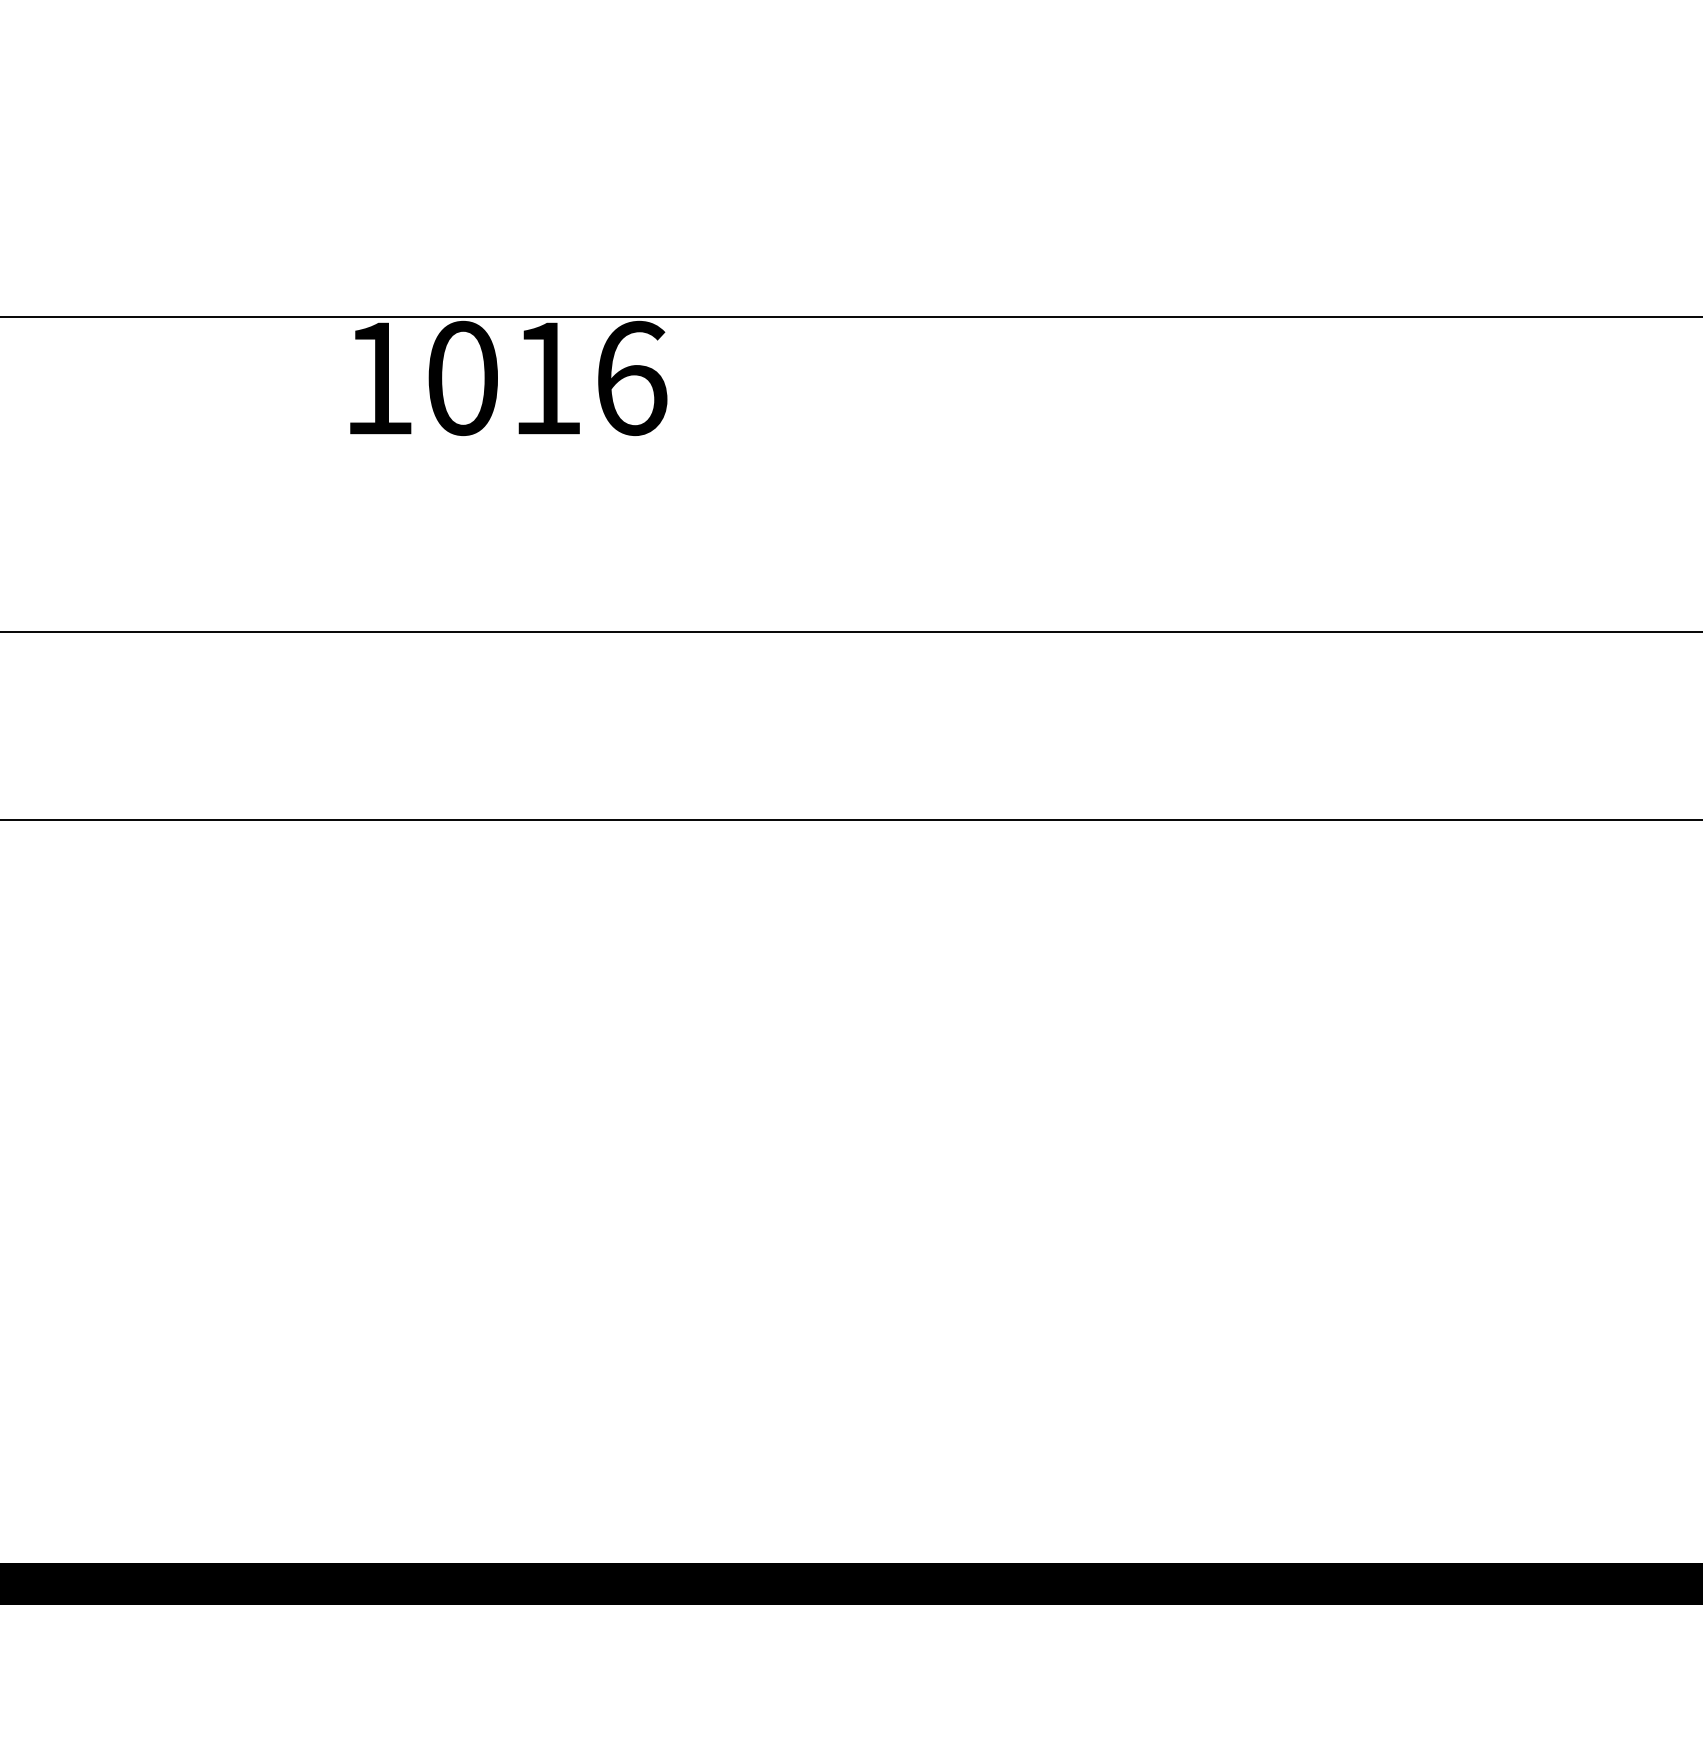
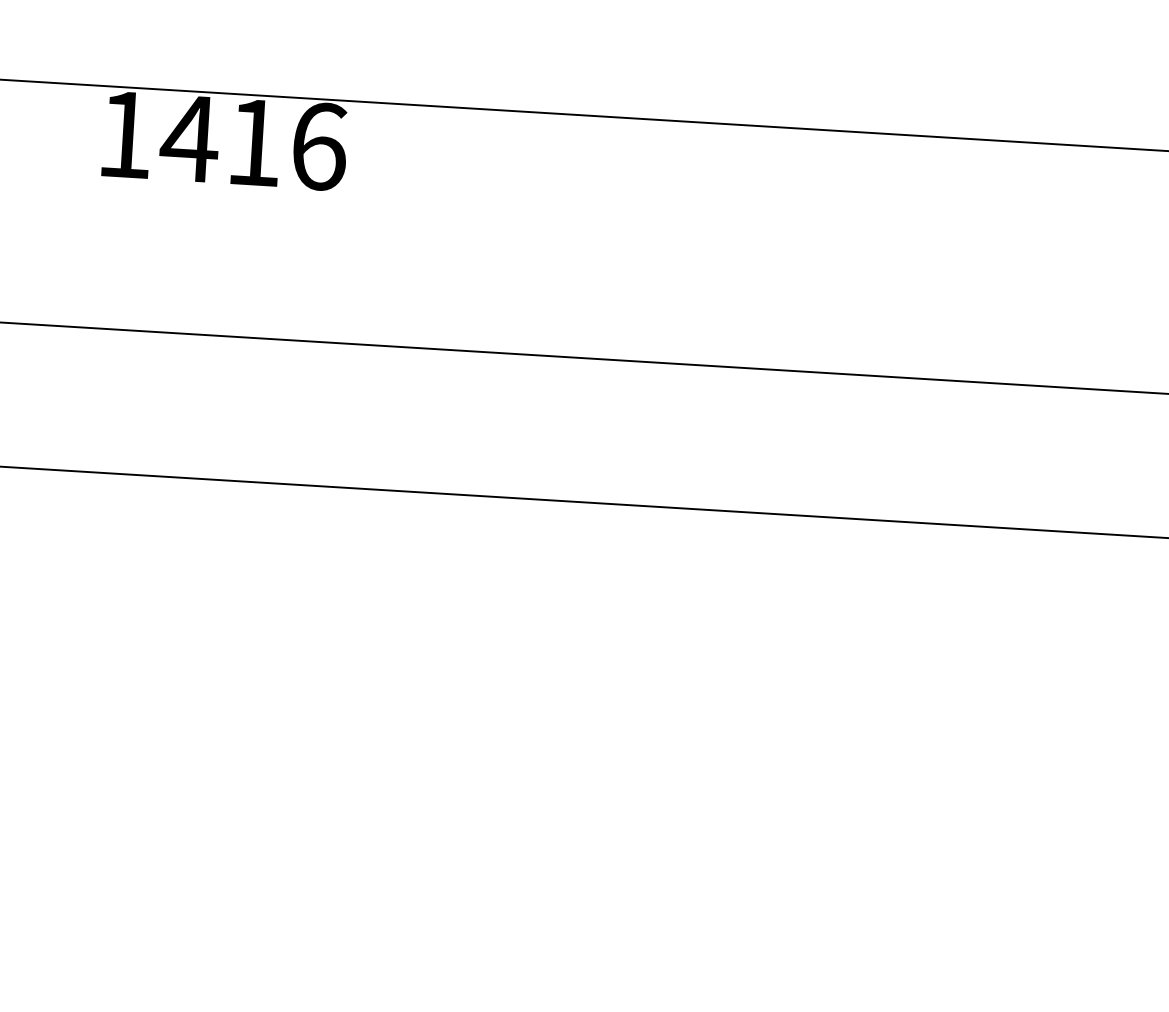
text: (462, 378) -> (189, 138), 1016 -> 1416

